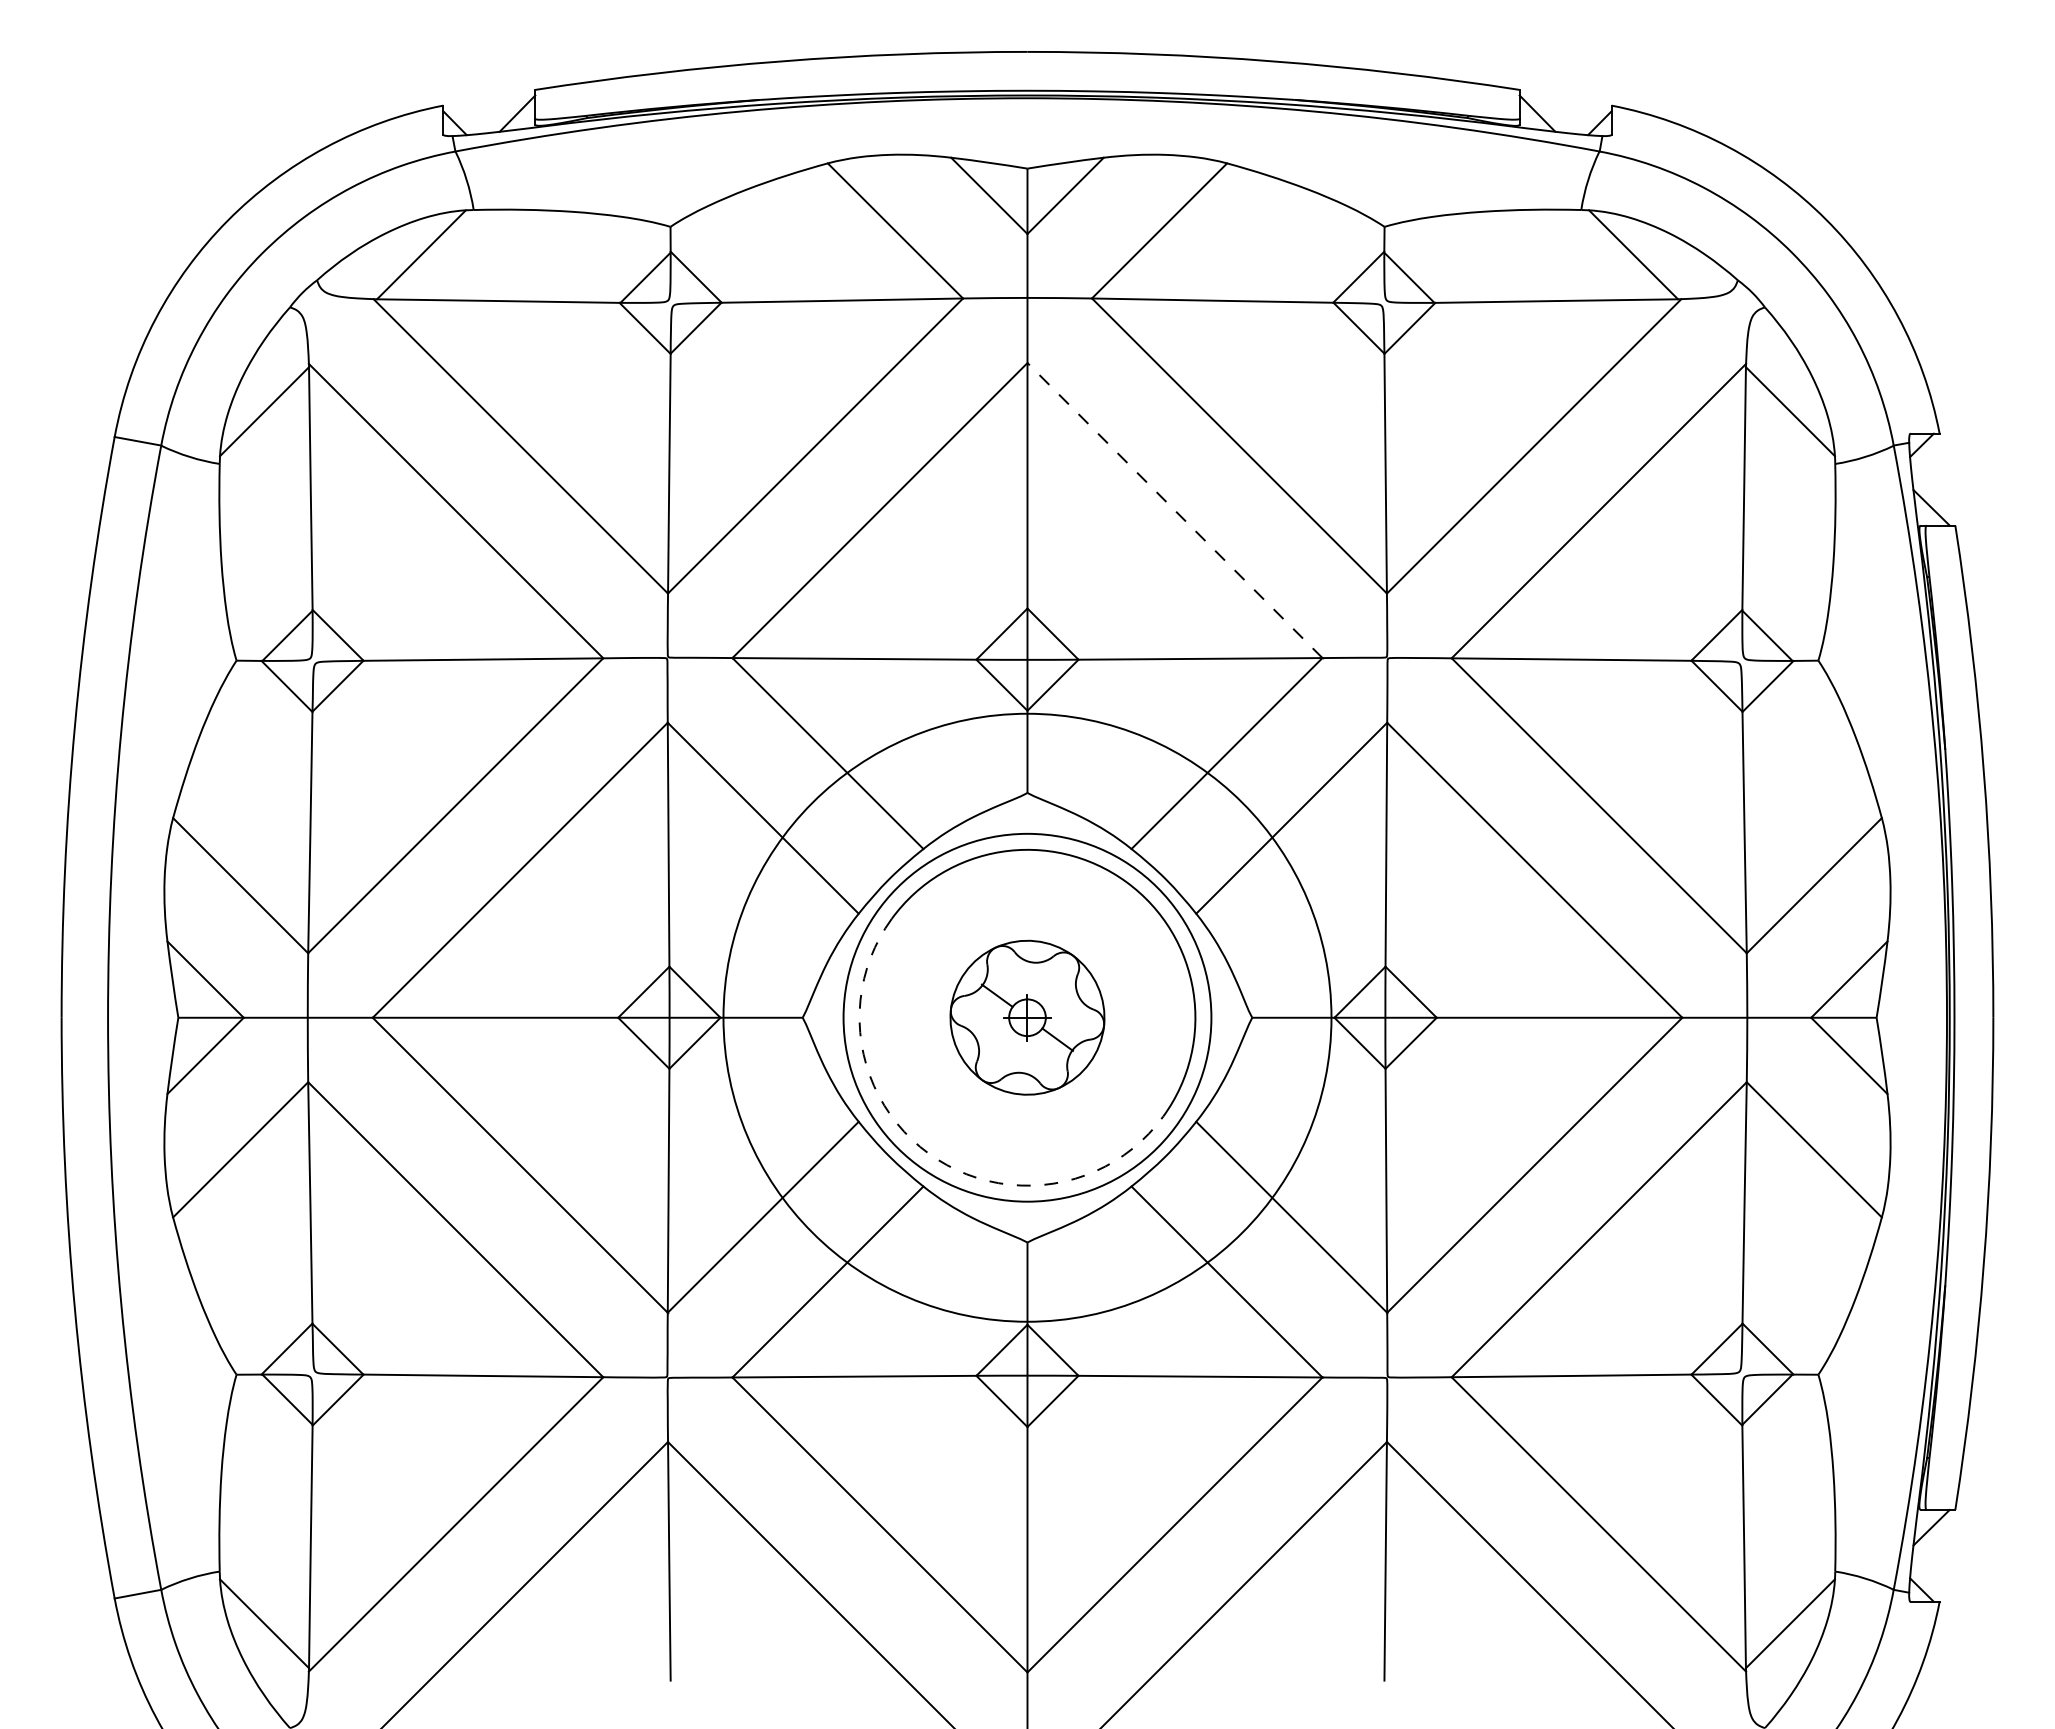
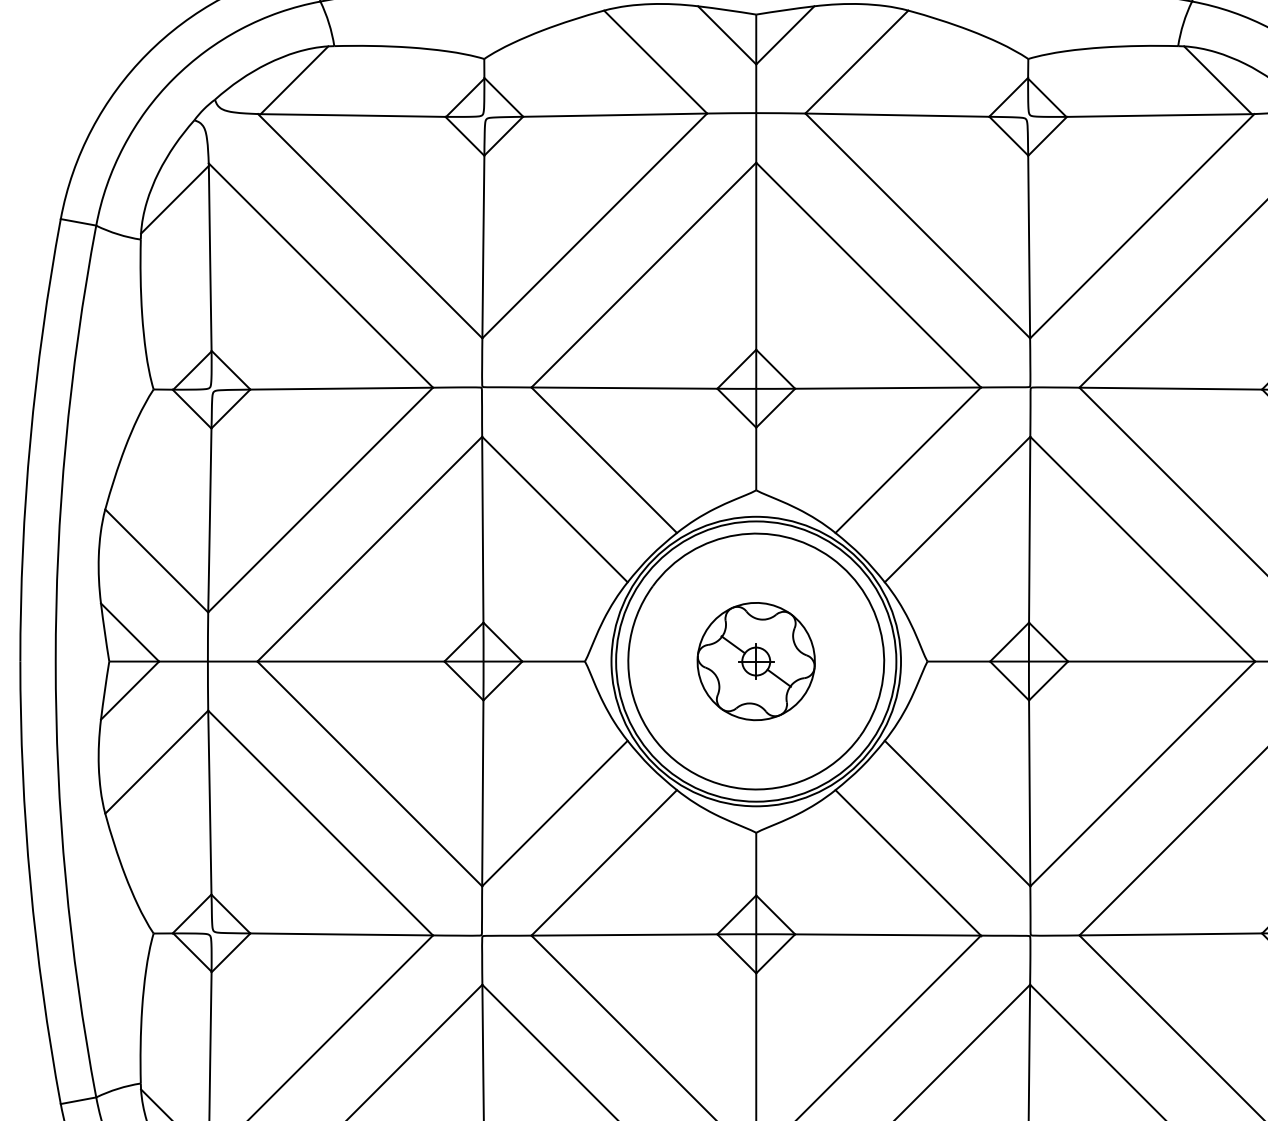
line: (1174, 510) -> (868, 275), dashed -> solid
circle: (1027, 1017) -> (756, 661), size x0.62
arc: (928, 1153) -> (680, 764), dashed -> solid

